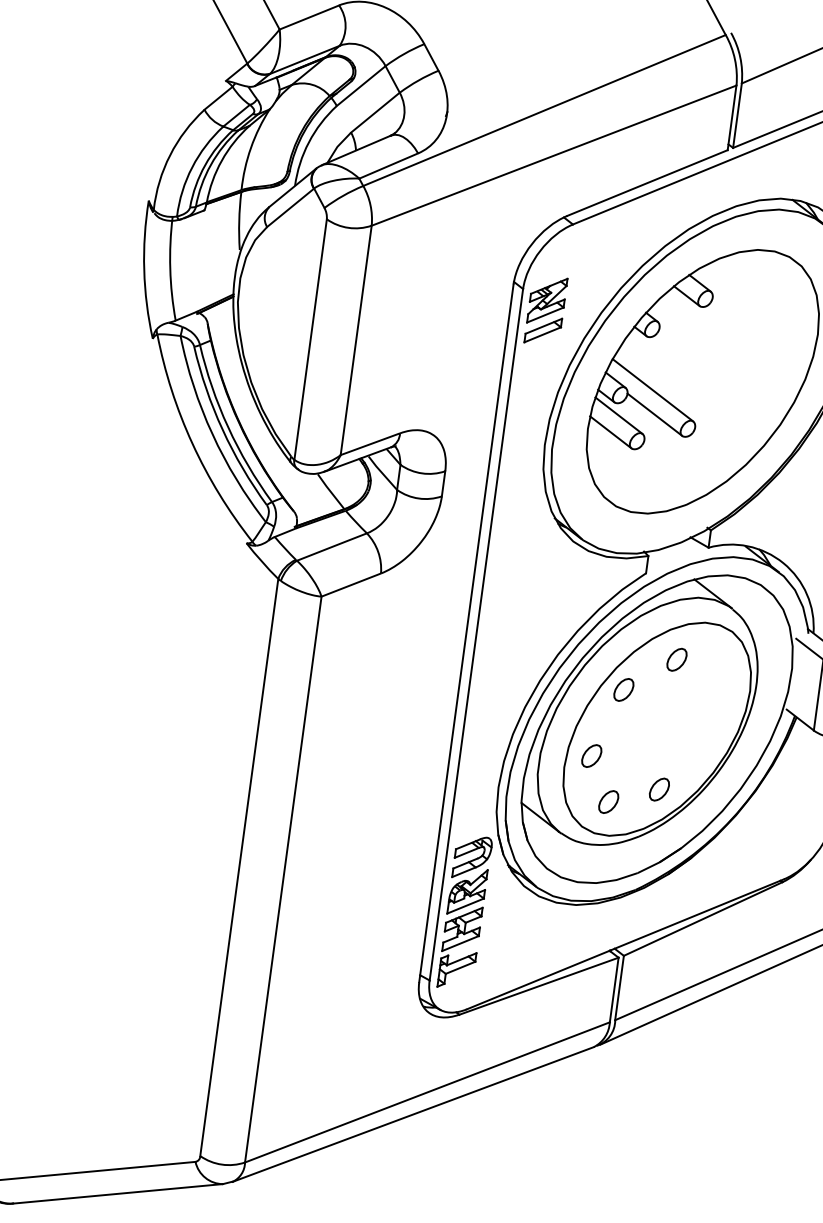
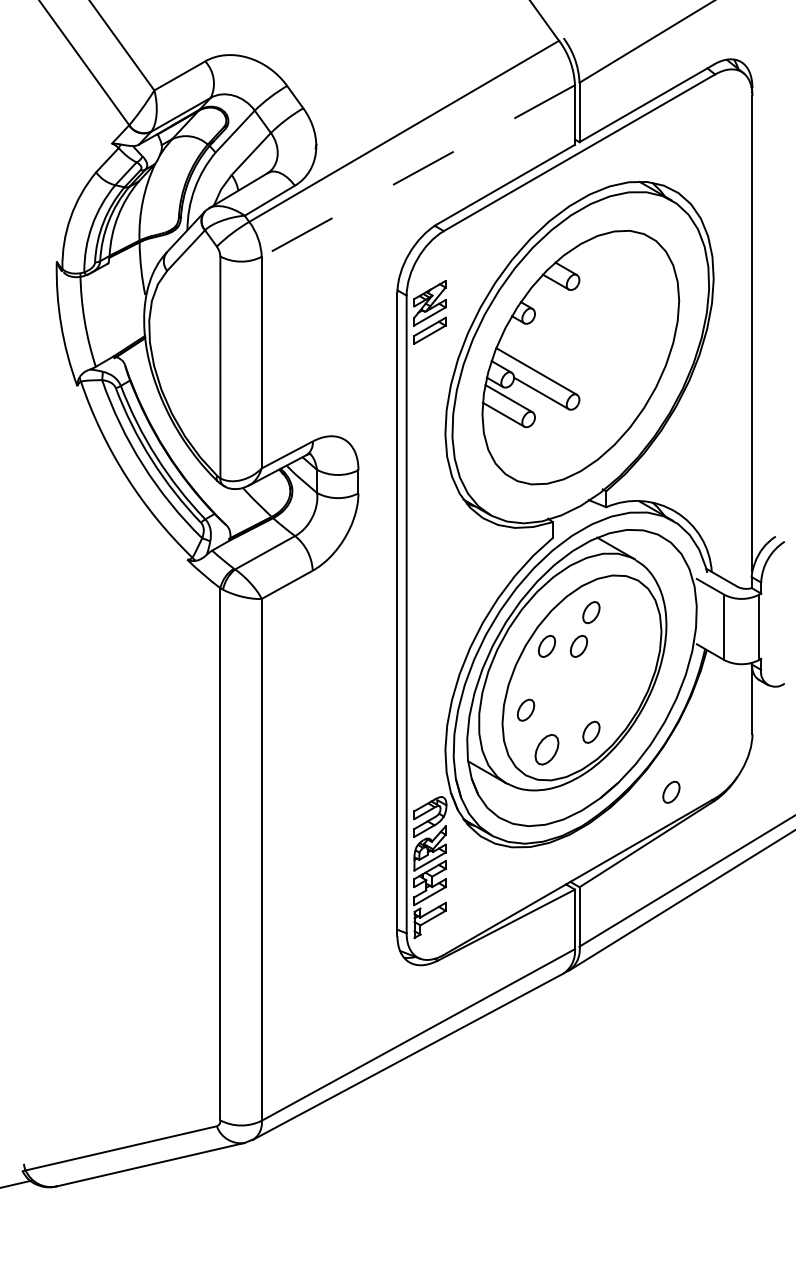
line: (554, 156) -> (418, 171), solid -> dashed
part: (658, 693) -> (578, 645), added
part: (608, 801) -> (546, 749), size x1.4
part: (737, 865) -> (671, 791), added

